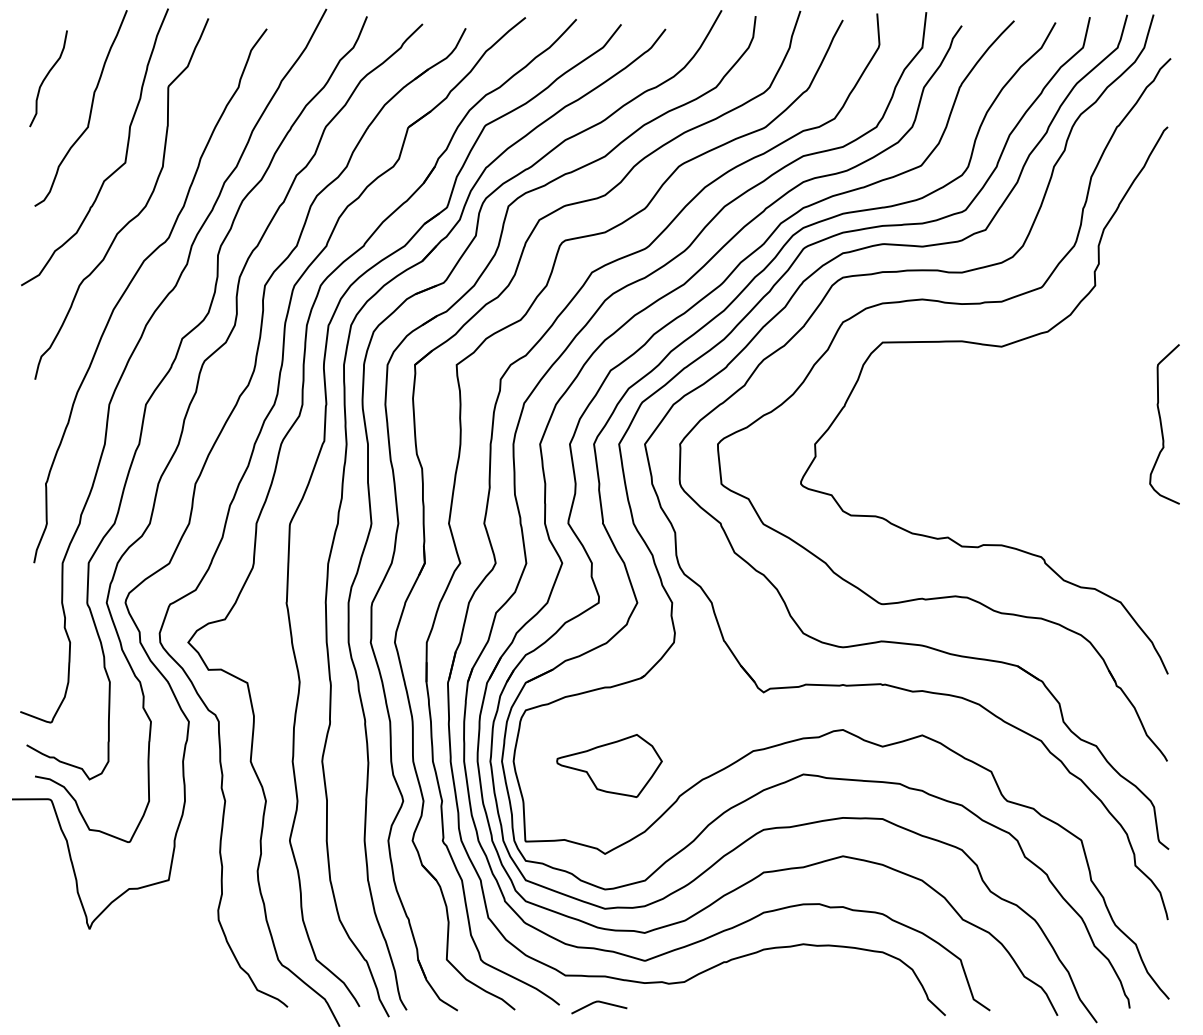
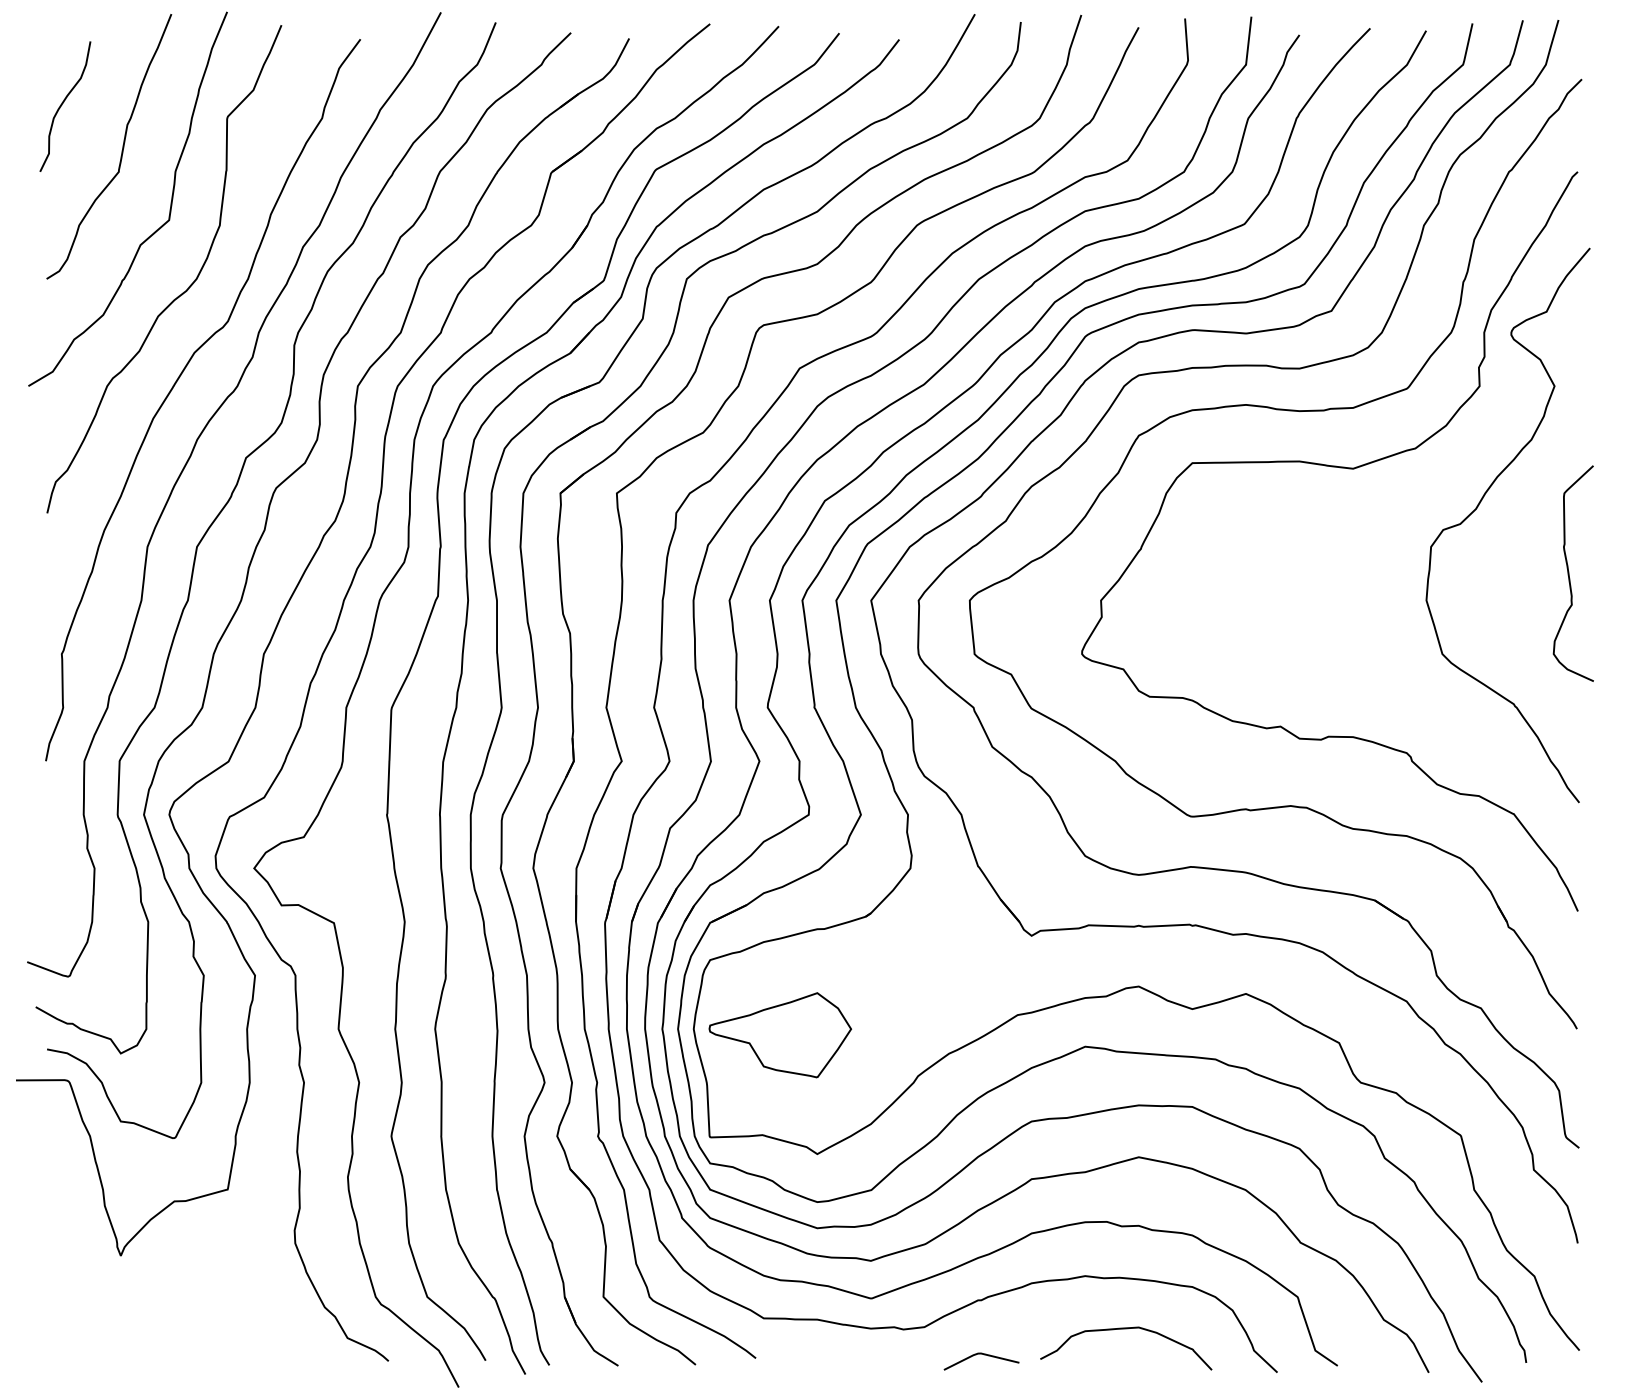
curve: (1095, 373) -> (1479, 505), added
part: (609, 766) -> (780, 1035), moved
curve: (833, 983) -> (1126, 1329), added
line: (601, 1003) -> (984, 1355), moved

